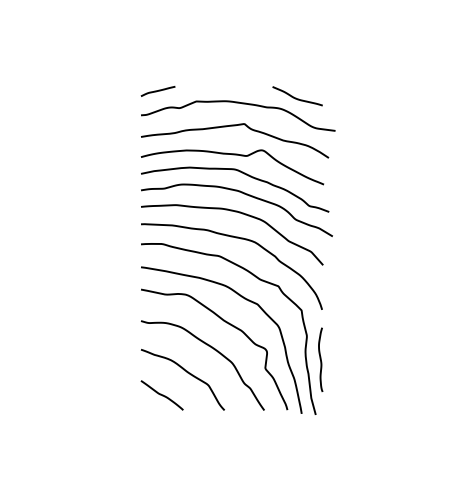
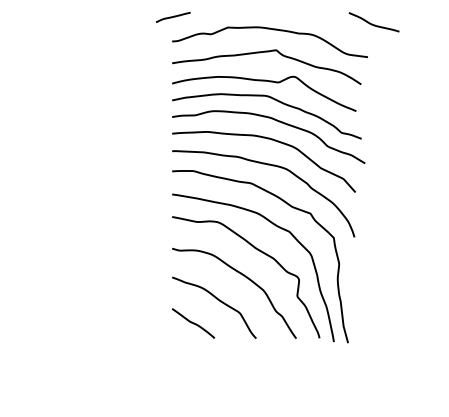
curve: (157, 91) -> (172, 17), moved
curve: (296, 97) -> (372, 23), moved
curve: (320, 359) -> (352, 287), removed

